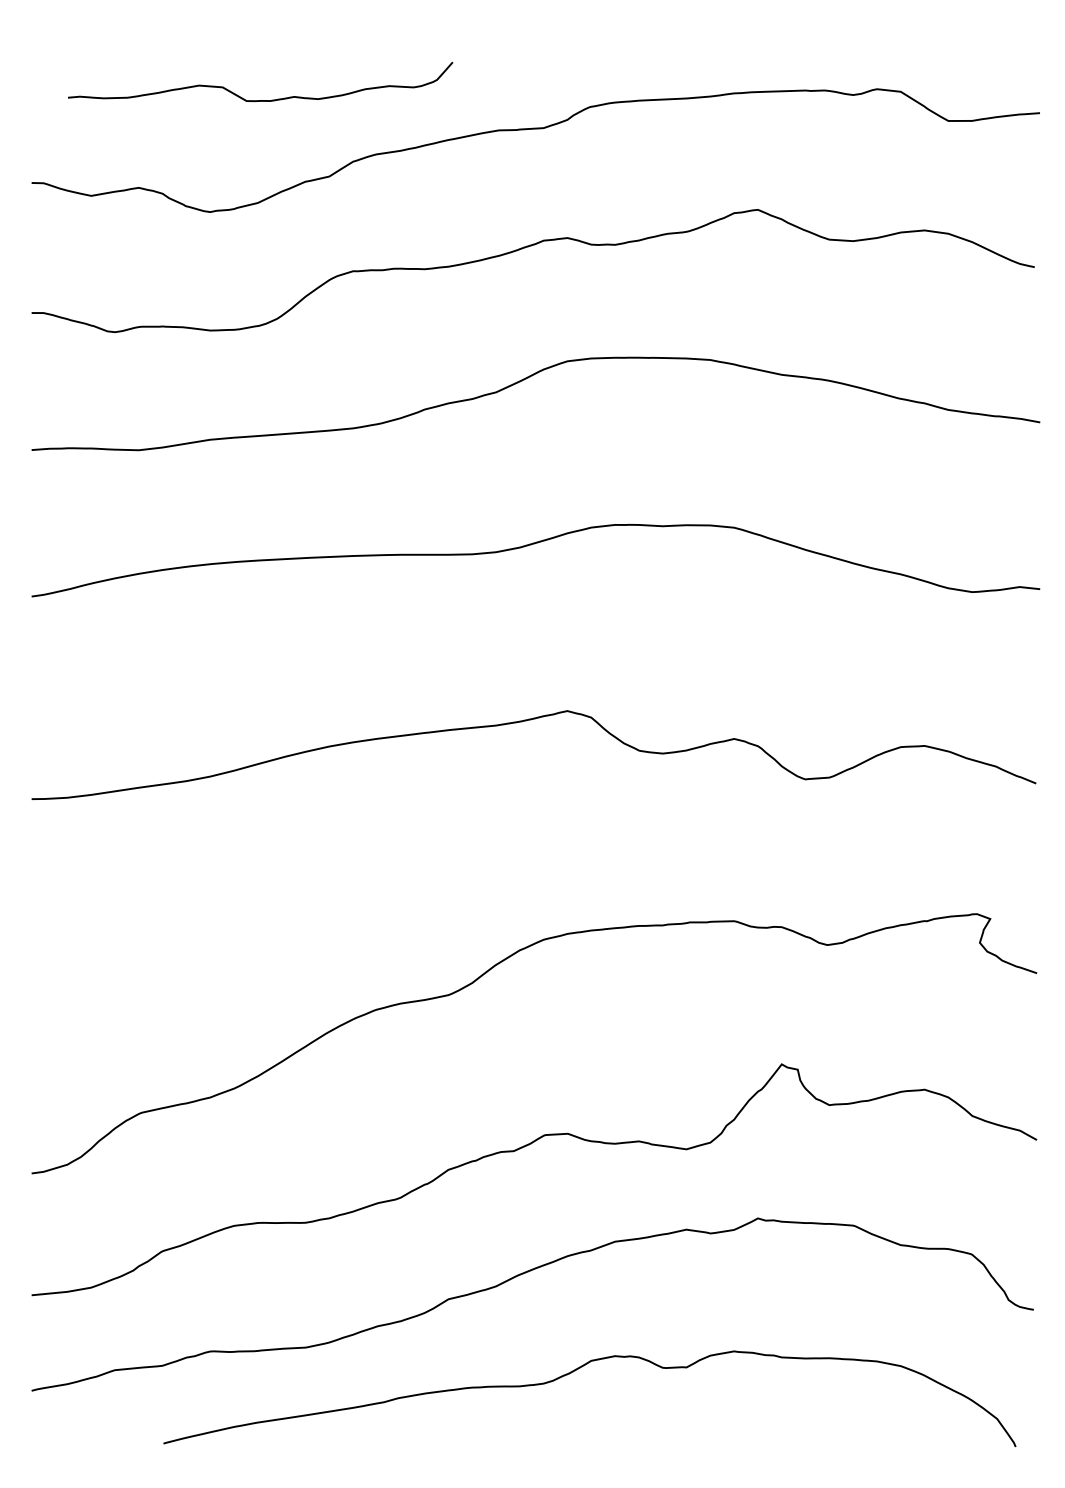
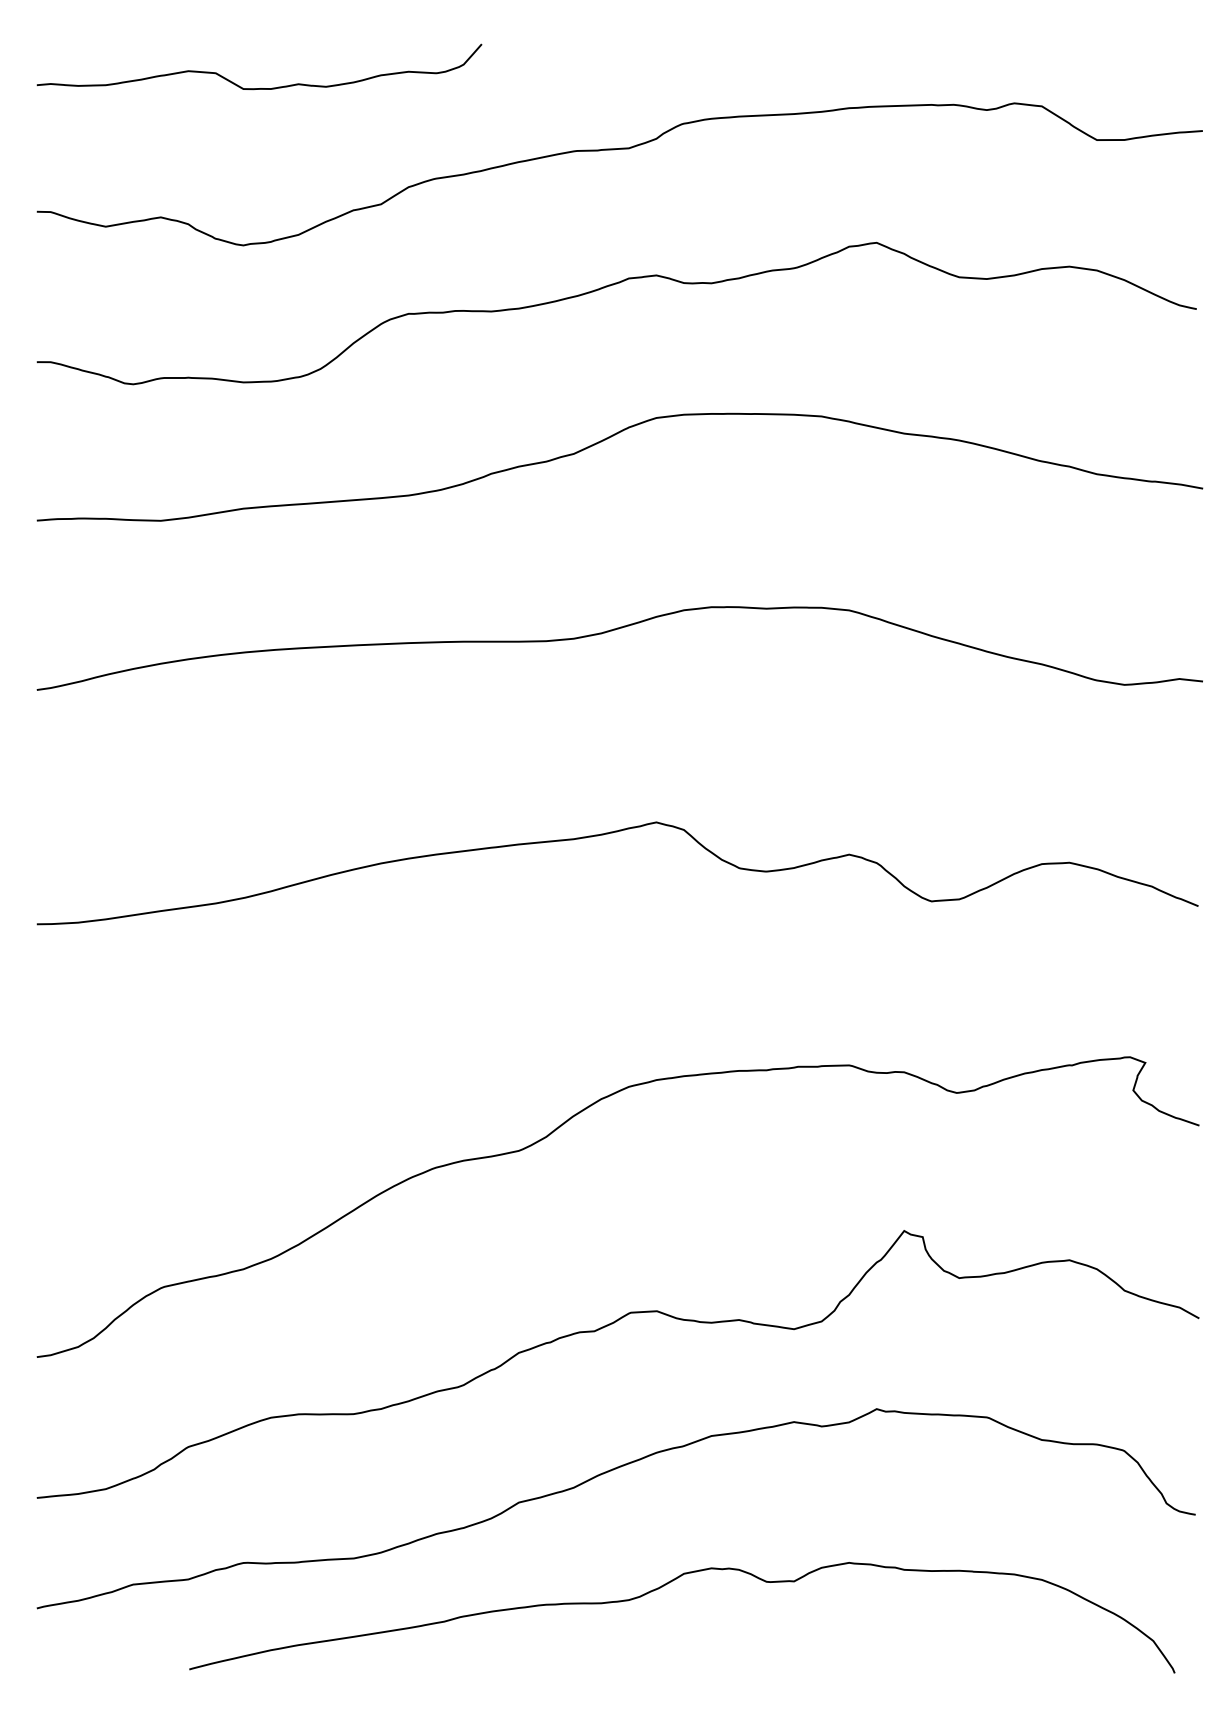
curve: (260, 100) -> (259, 88), moved

